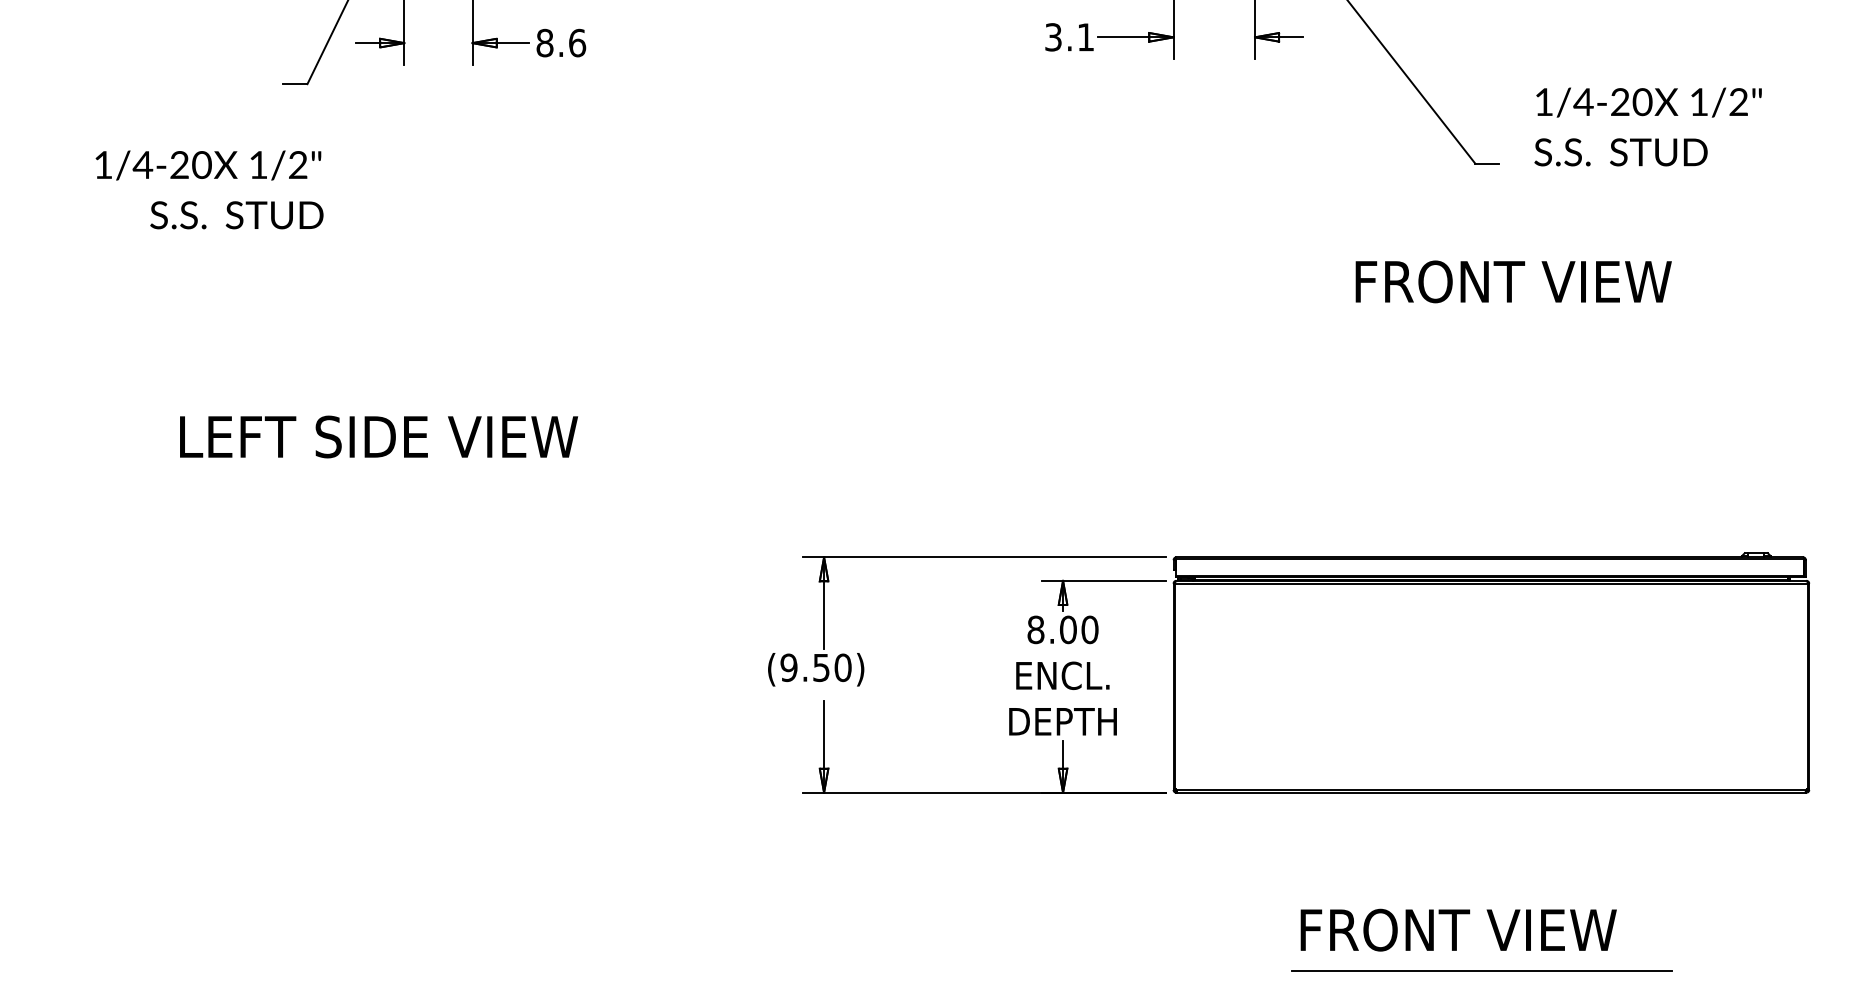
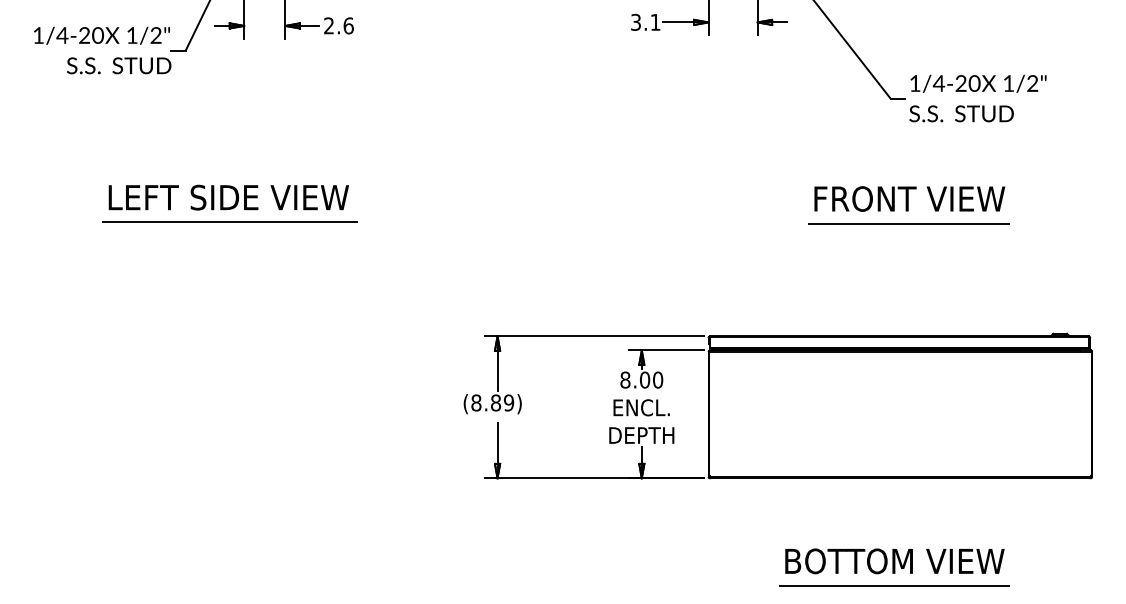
text: (545, 42) -> (329, 25), 8.6 -> 2.6
text: (1647, 126) -> (977, 98), moved
text: (209, 189) -> (102, 50), moved
text: (1513, 280) -> (909, 198), moved
line: (379, 368) -> (229, 222), added
line: (1504, 370) -> (908, 223), added
text: (378, 436) -> (228, 197), moved
text: (815, 666) -> (492, 402), (9.50) -> (8.89)
text: (1485, 930) -> (896, 561), FRONT VIEW -> BOTTOM VIEW

